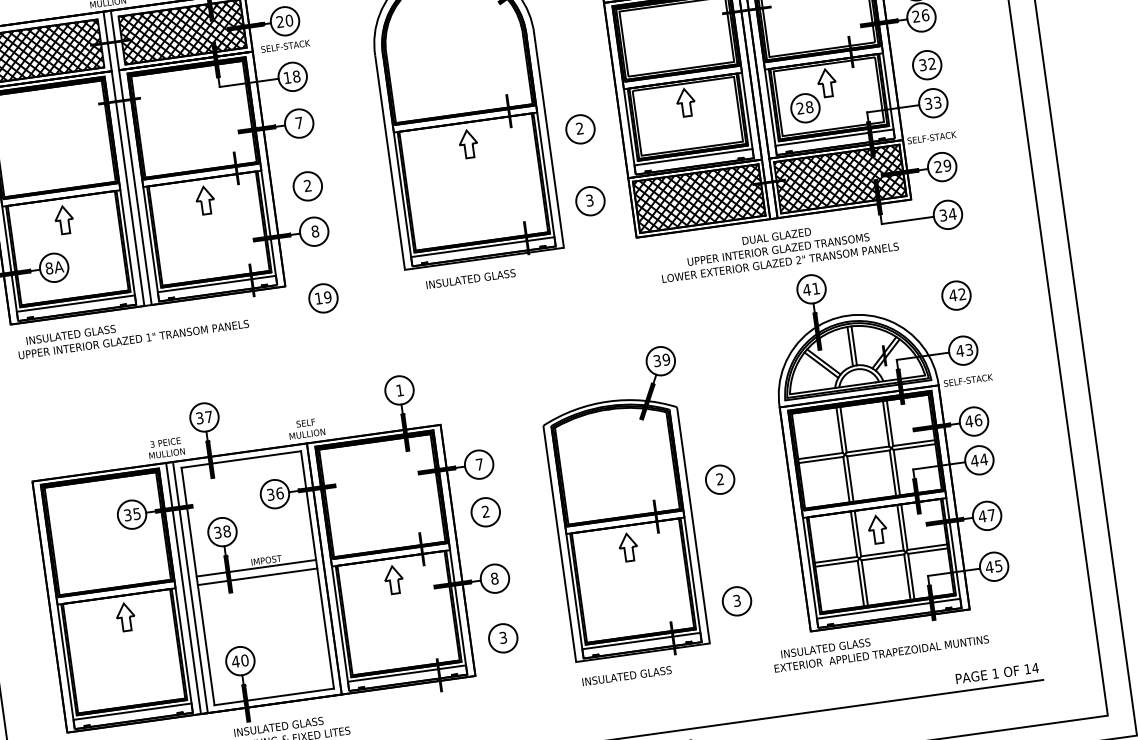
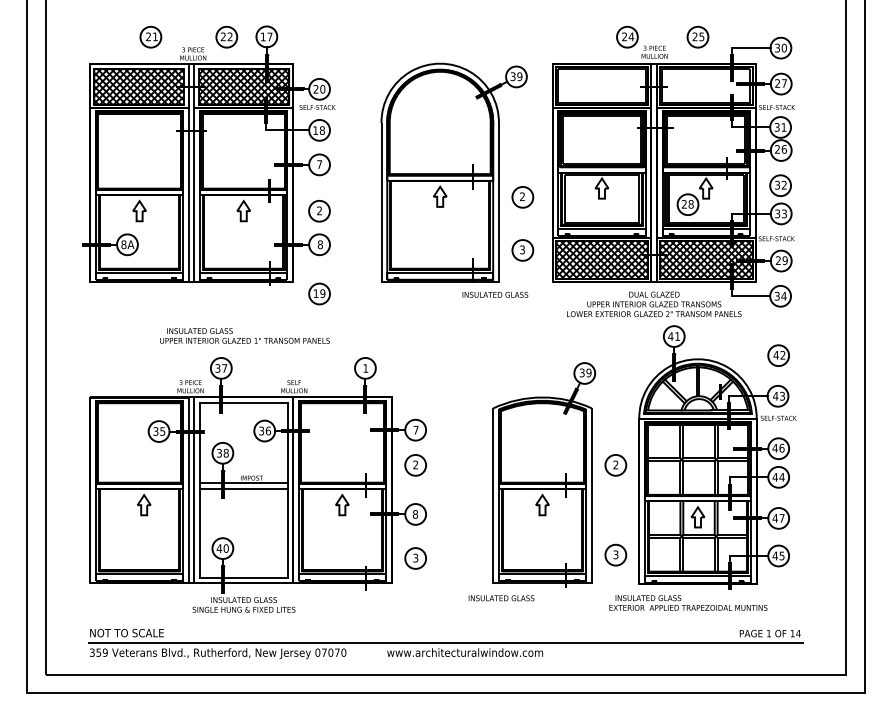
text: (471, 278) -> (495, 294), moved
text: (132, 332) -> (244, 335), moved
part: (645, 502) -> (559, 474), moved

